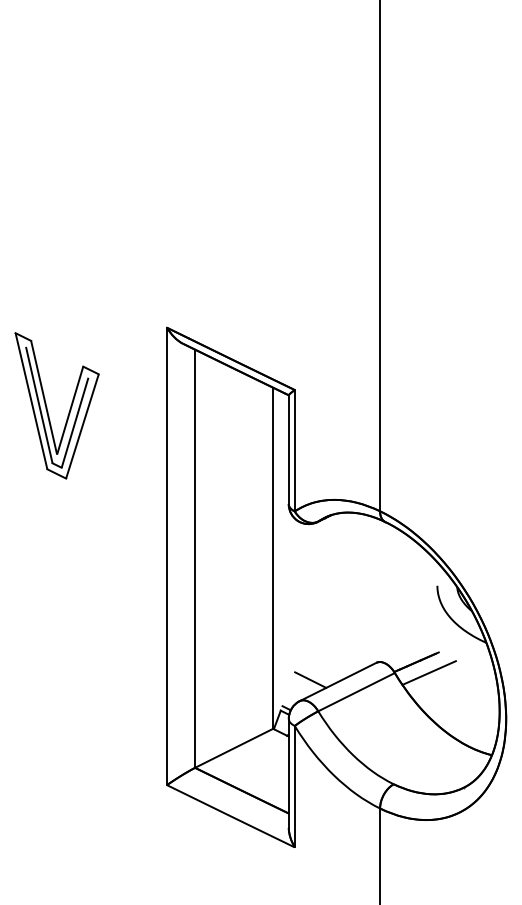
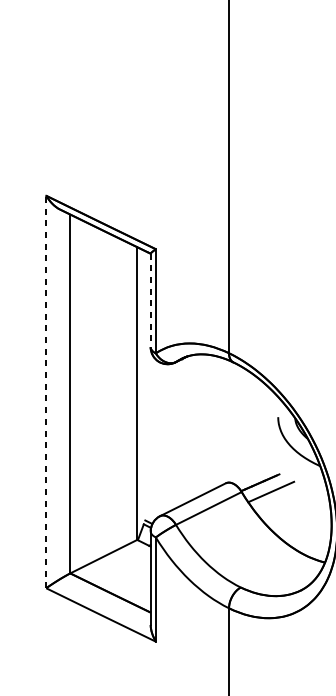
line: (288, 449) -> (150, 300), solid -> dashed
line: (167, 556) -> (46, 392), solid -> dashed
line: (310, 679) -> (169, 497), removed

